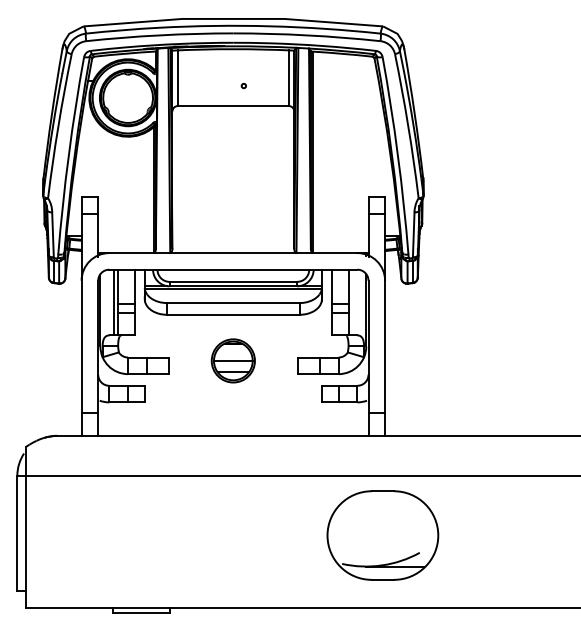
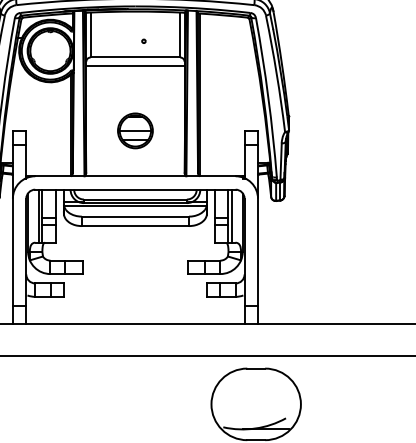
line: (233, 117) -> (135, 66), added
line: (352, 302) -> (231, 216), added
part: (232, 360) -> (134, 130), moved

